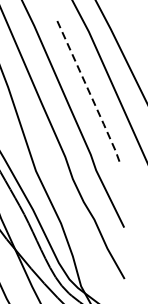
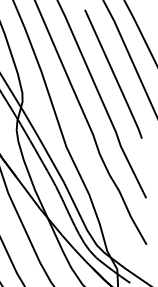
line: (89, 90) -> (114, 74), dashed -> solid

